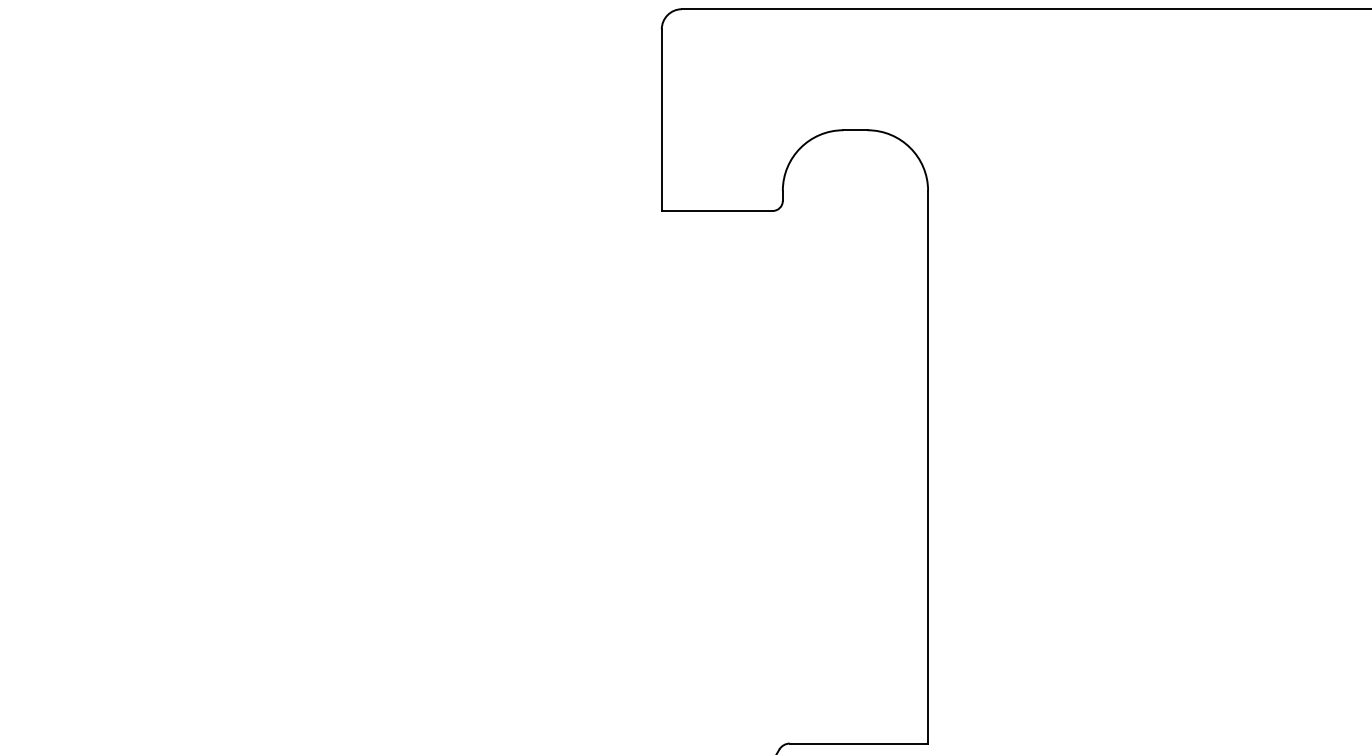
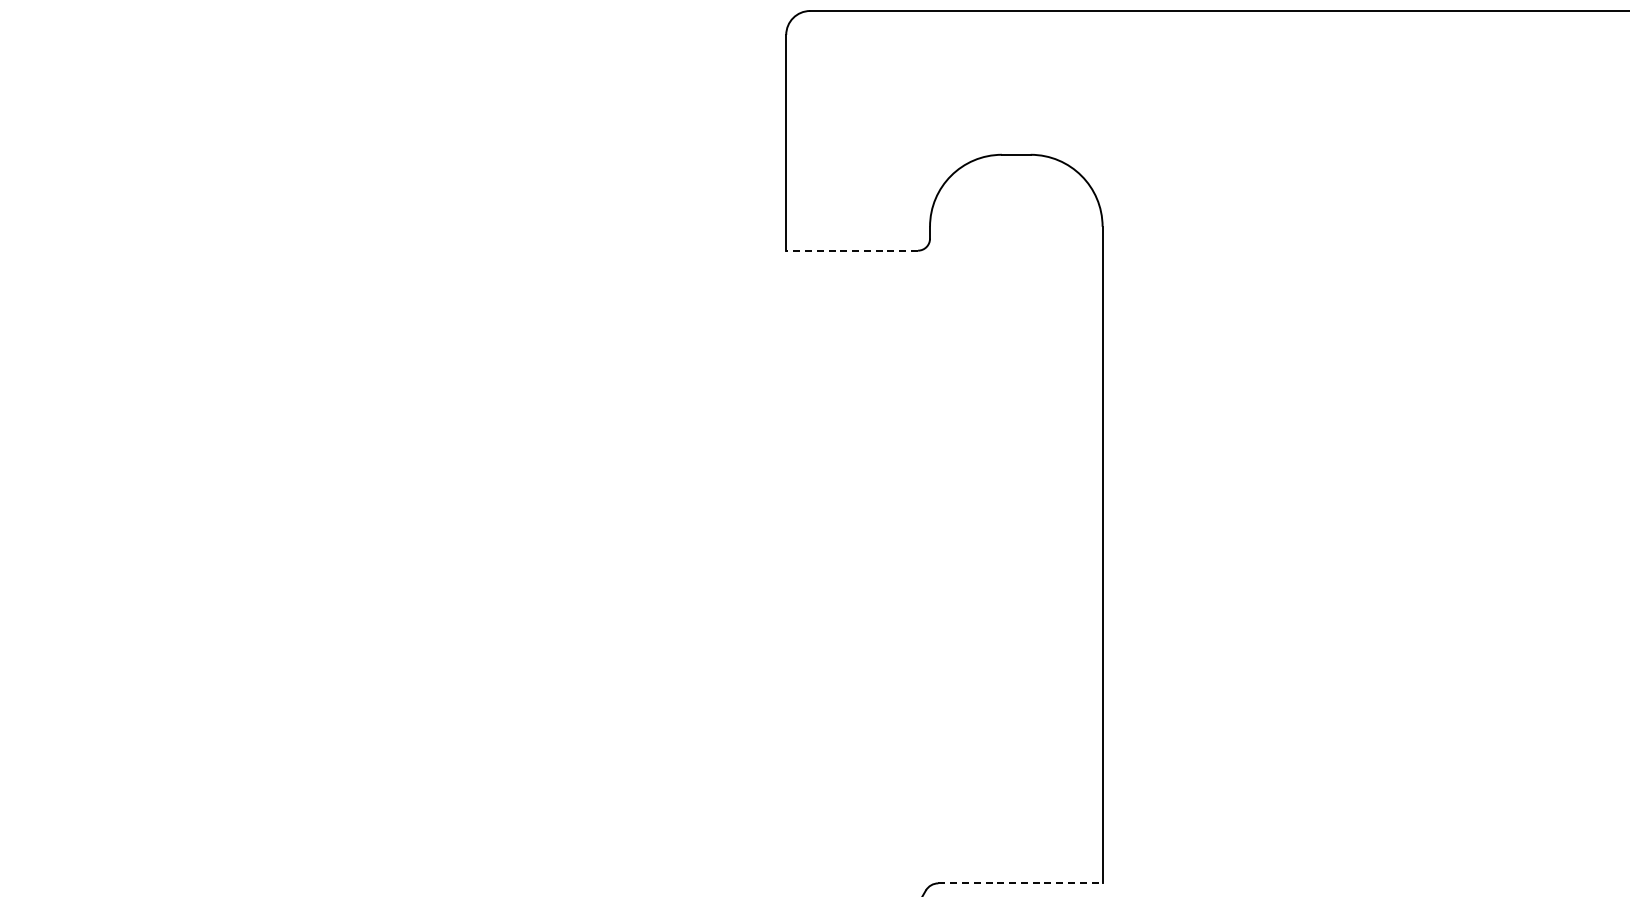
line: (717, 210) -> (852, 250), solid -> dashed
line: (858, 743) -> (1020, 883), solid -> dashed

